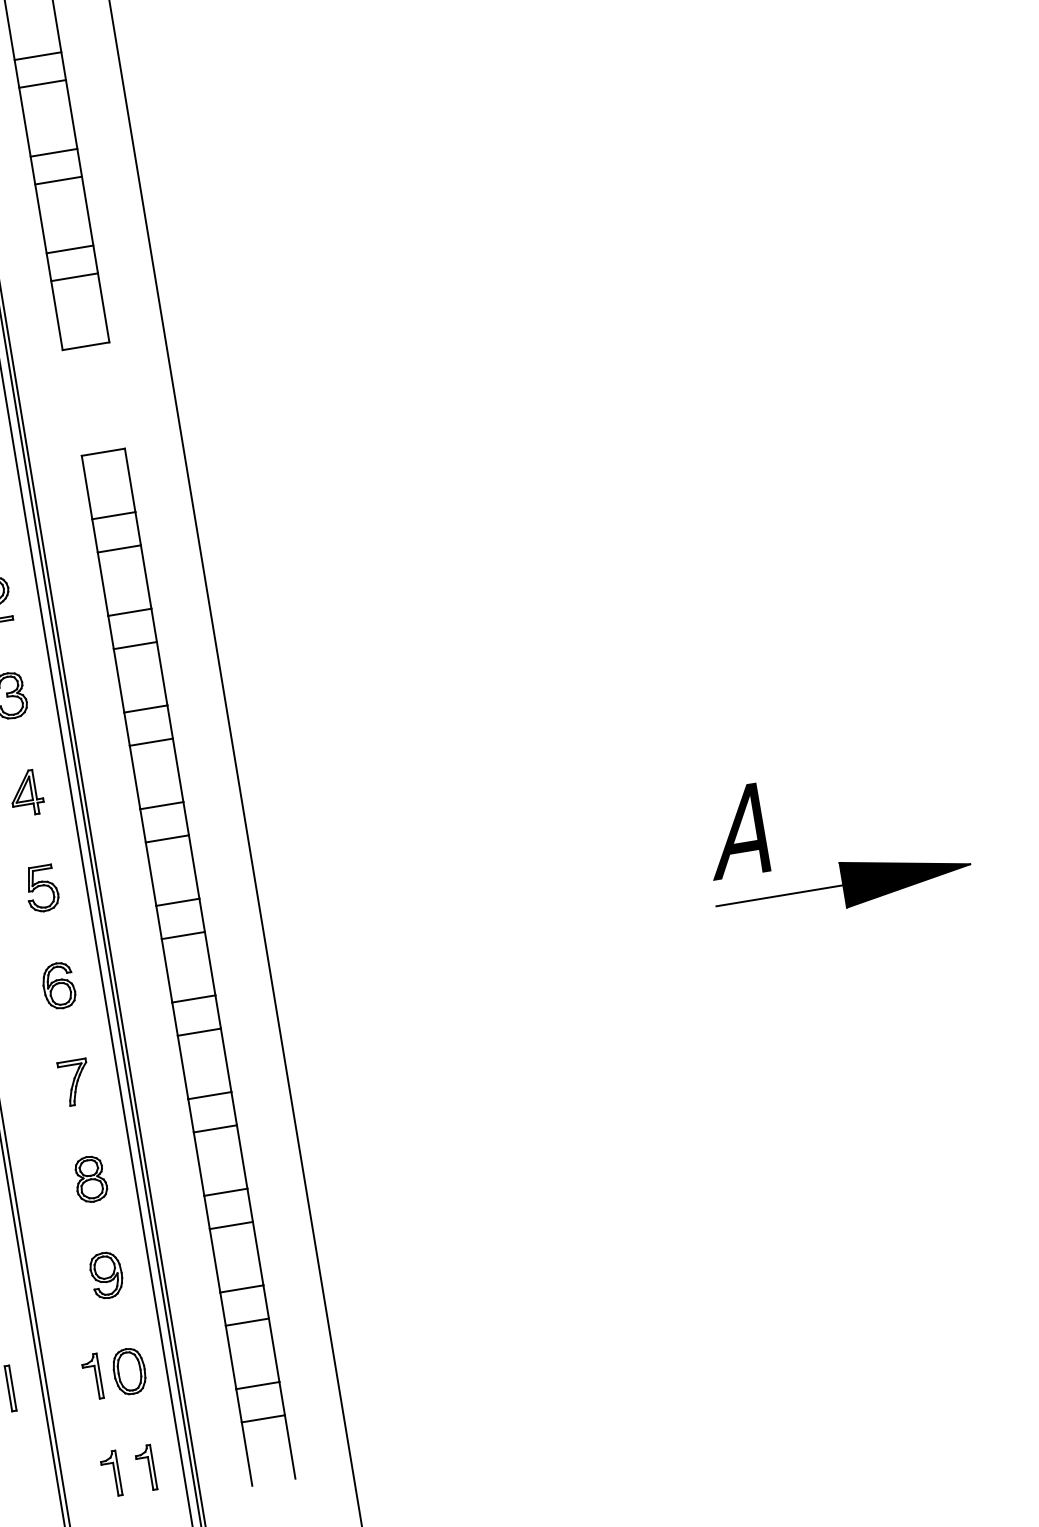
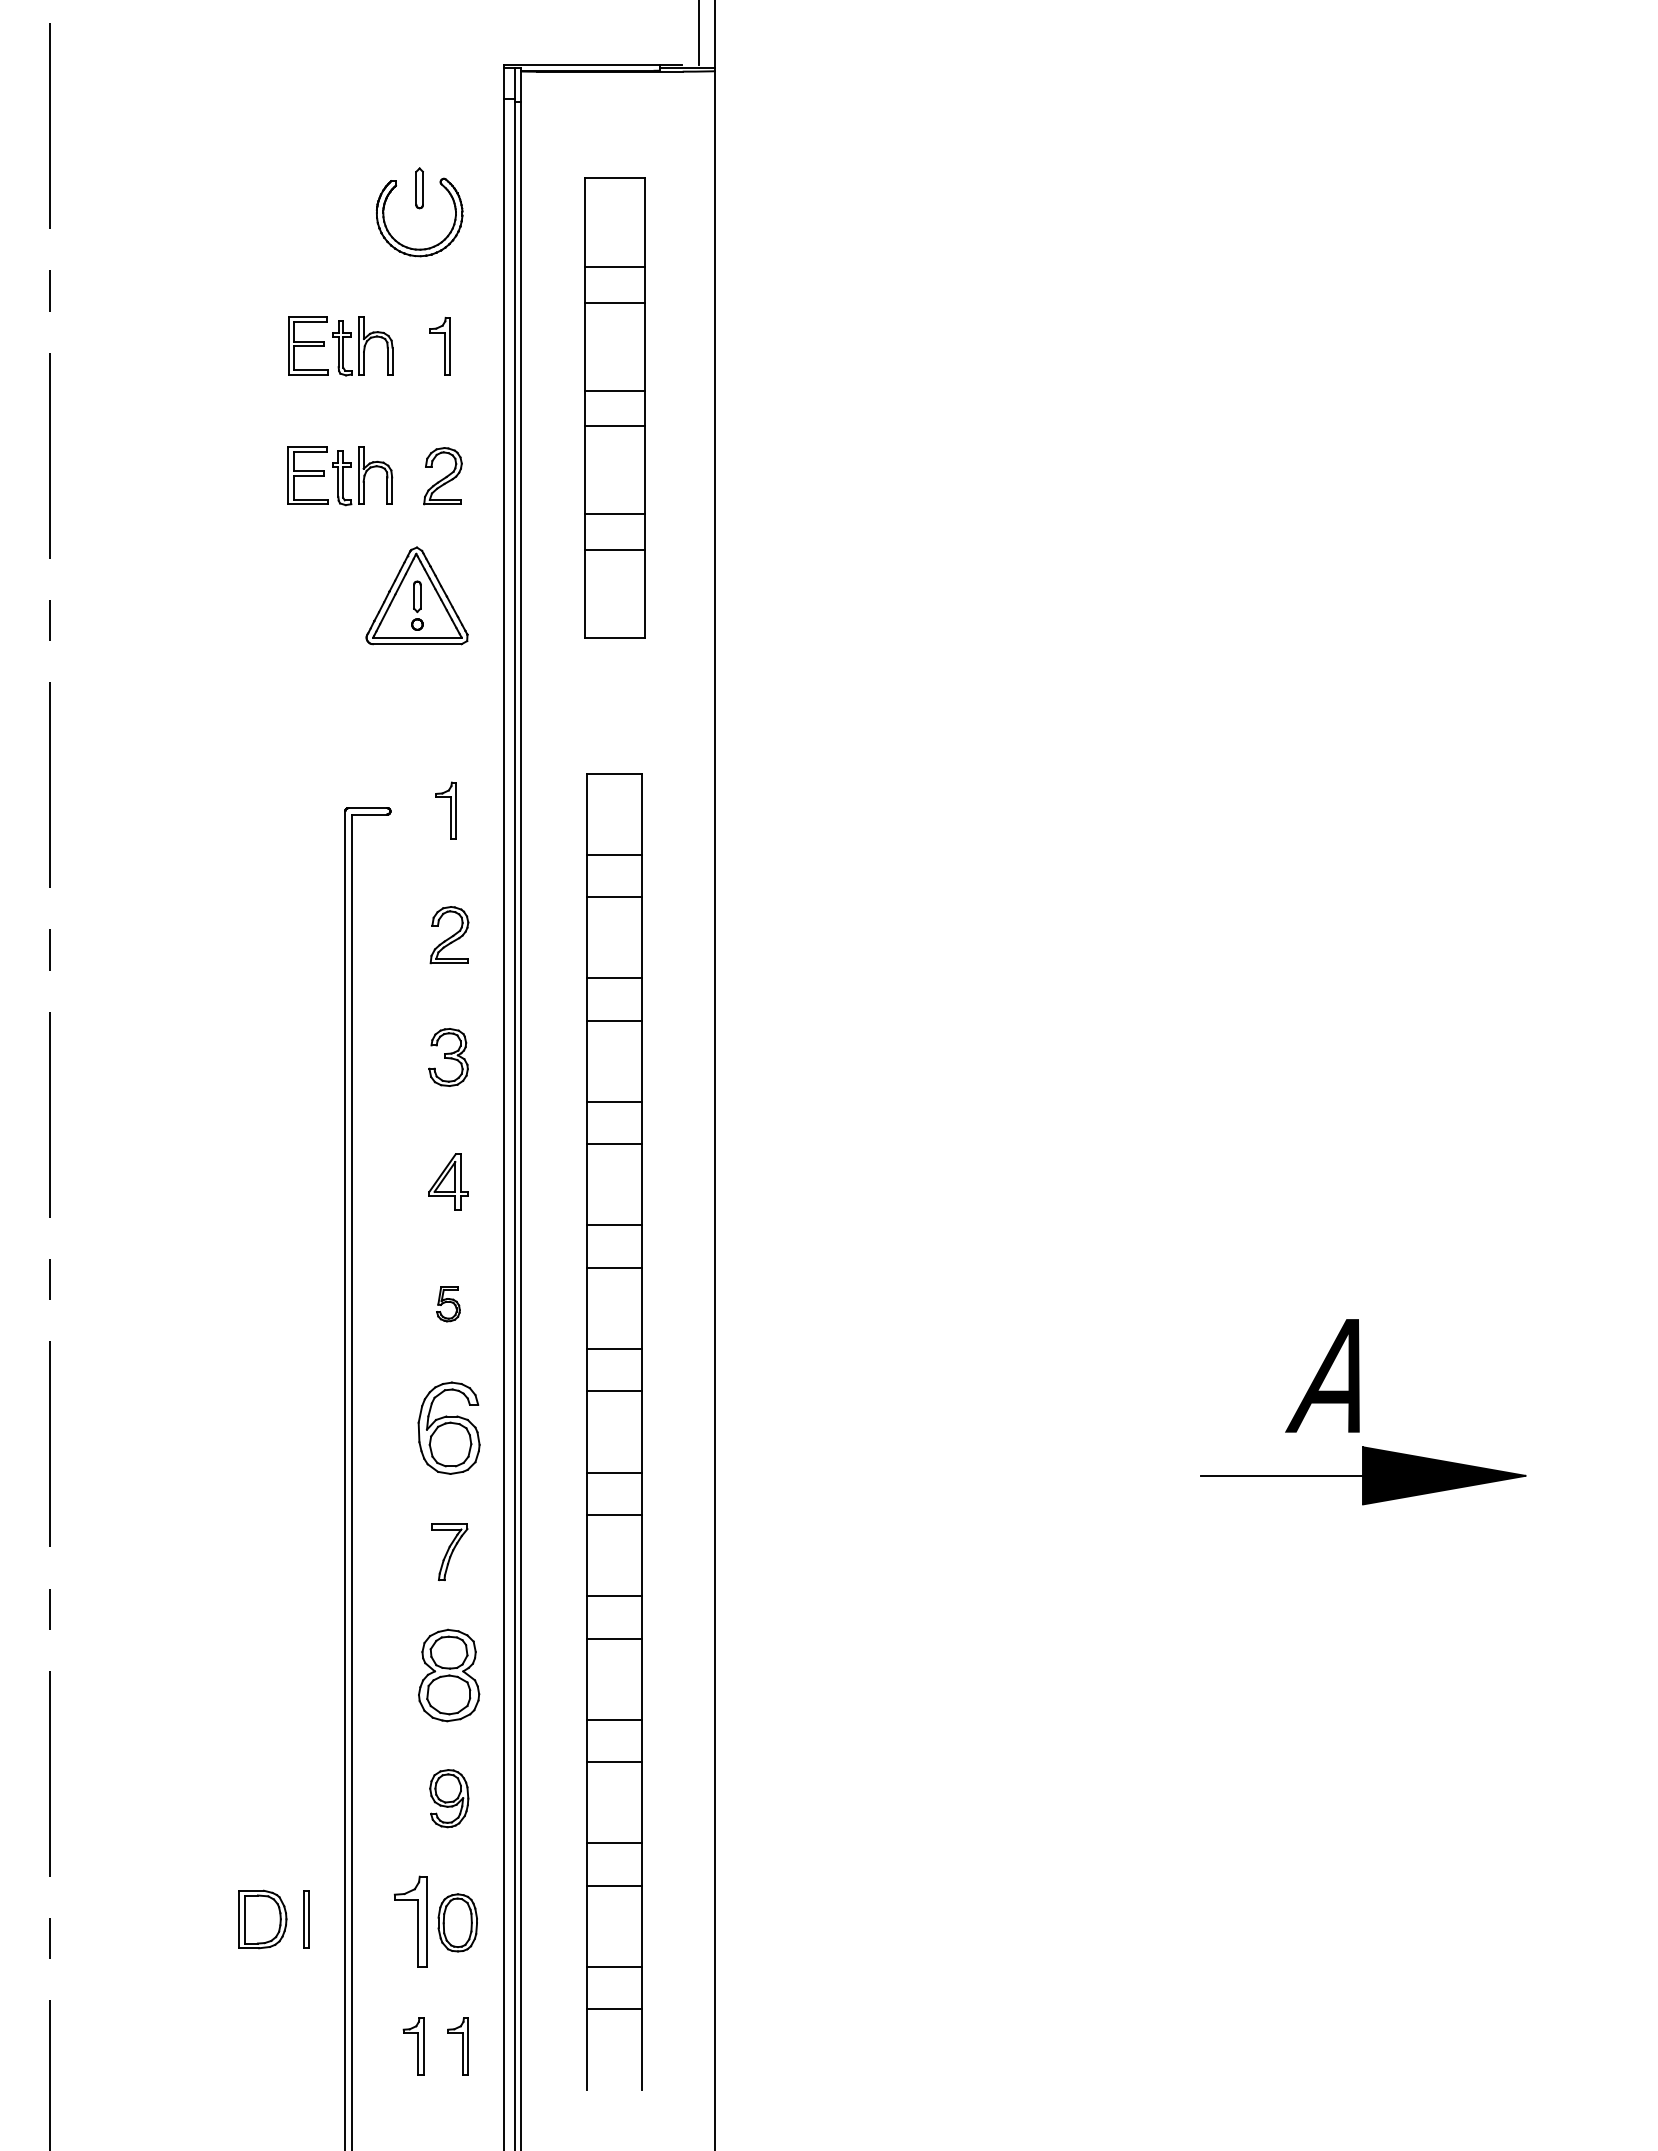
part: (843, 884) -> (1363, 1475), moved
part: (42, 889) -> (448, 1304), size x0.6
part: (59, 985) -> (449, 1428), size x1.6
part: (90, 1179) -> (448, 1675), size x1.6
part: (91, 1377) -> (409, 1922), size x1.6

